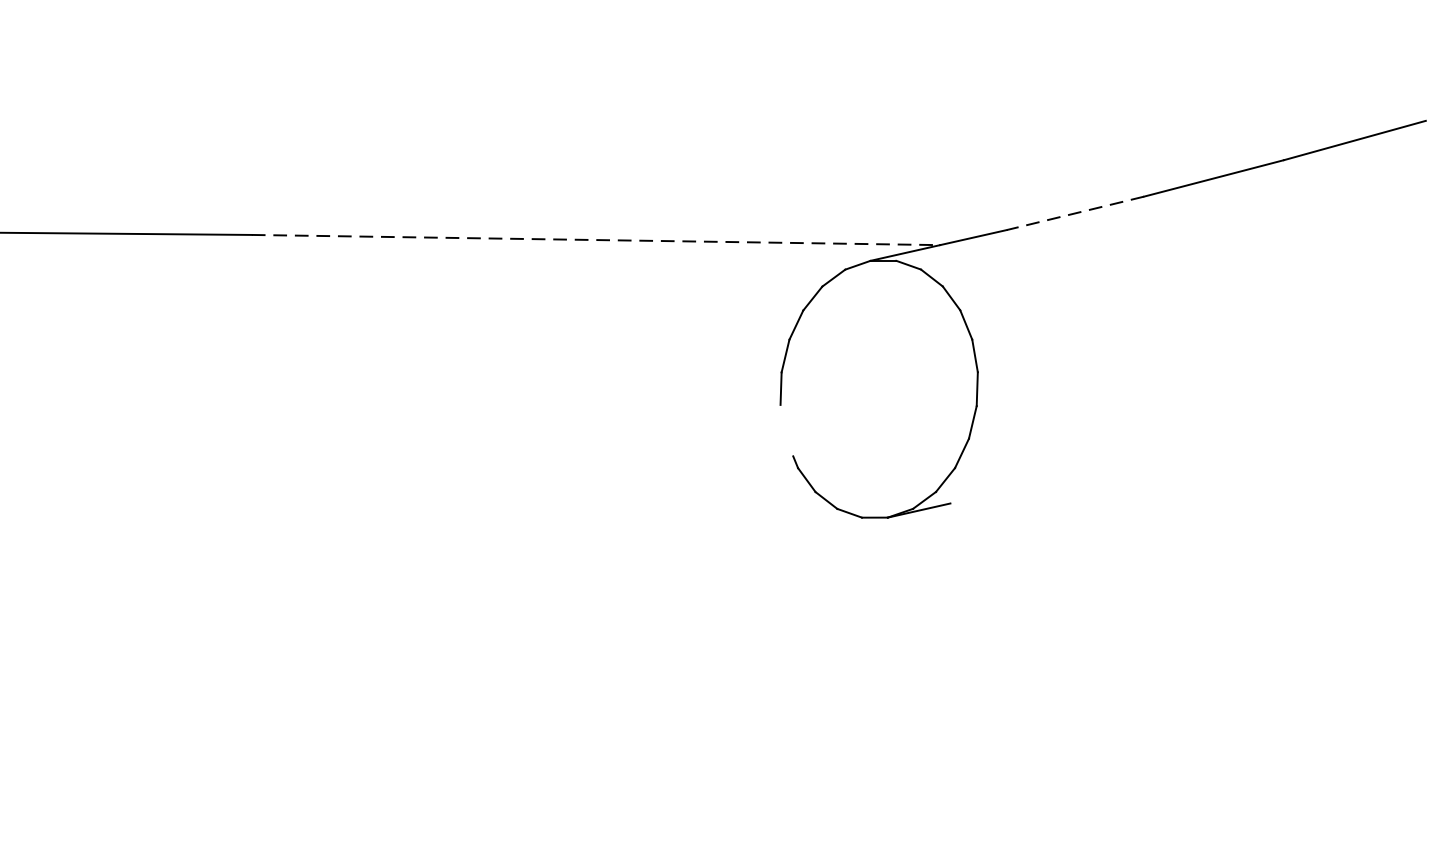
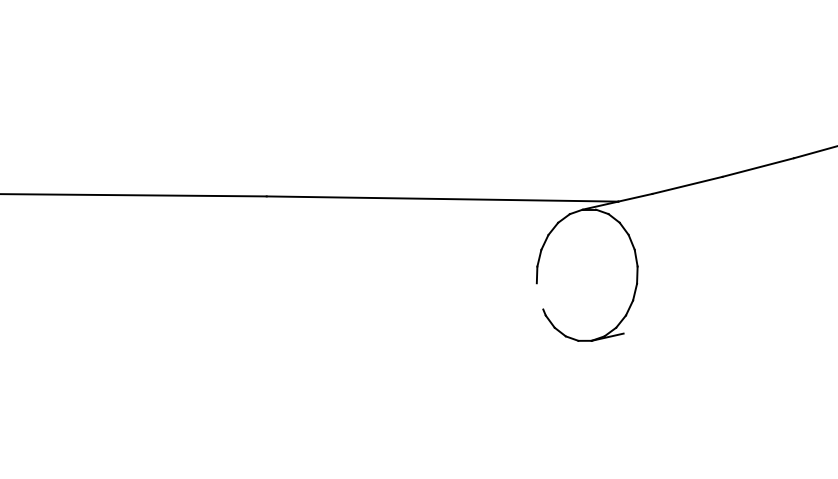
line: (1075, 213) -> (687, 185), dashed -> solid
line: (595, 240) -> (442, 199), dashed -> solid

